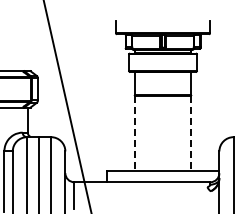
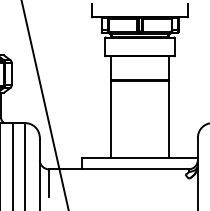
line: (134, 133) -> (110, 119), dashed -> solid
line: (191, 133) -> (169, 119), dashed -> solid

